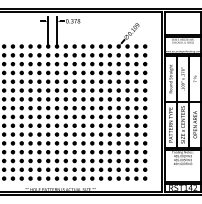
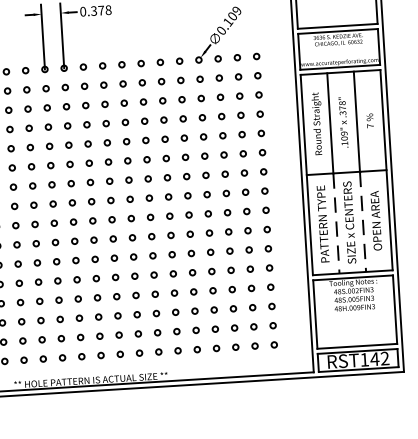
line: (176, 124) -> (335, 222), solid -> dashed
line: (189, 124) -> (363, 220), solid -> dashed

